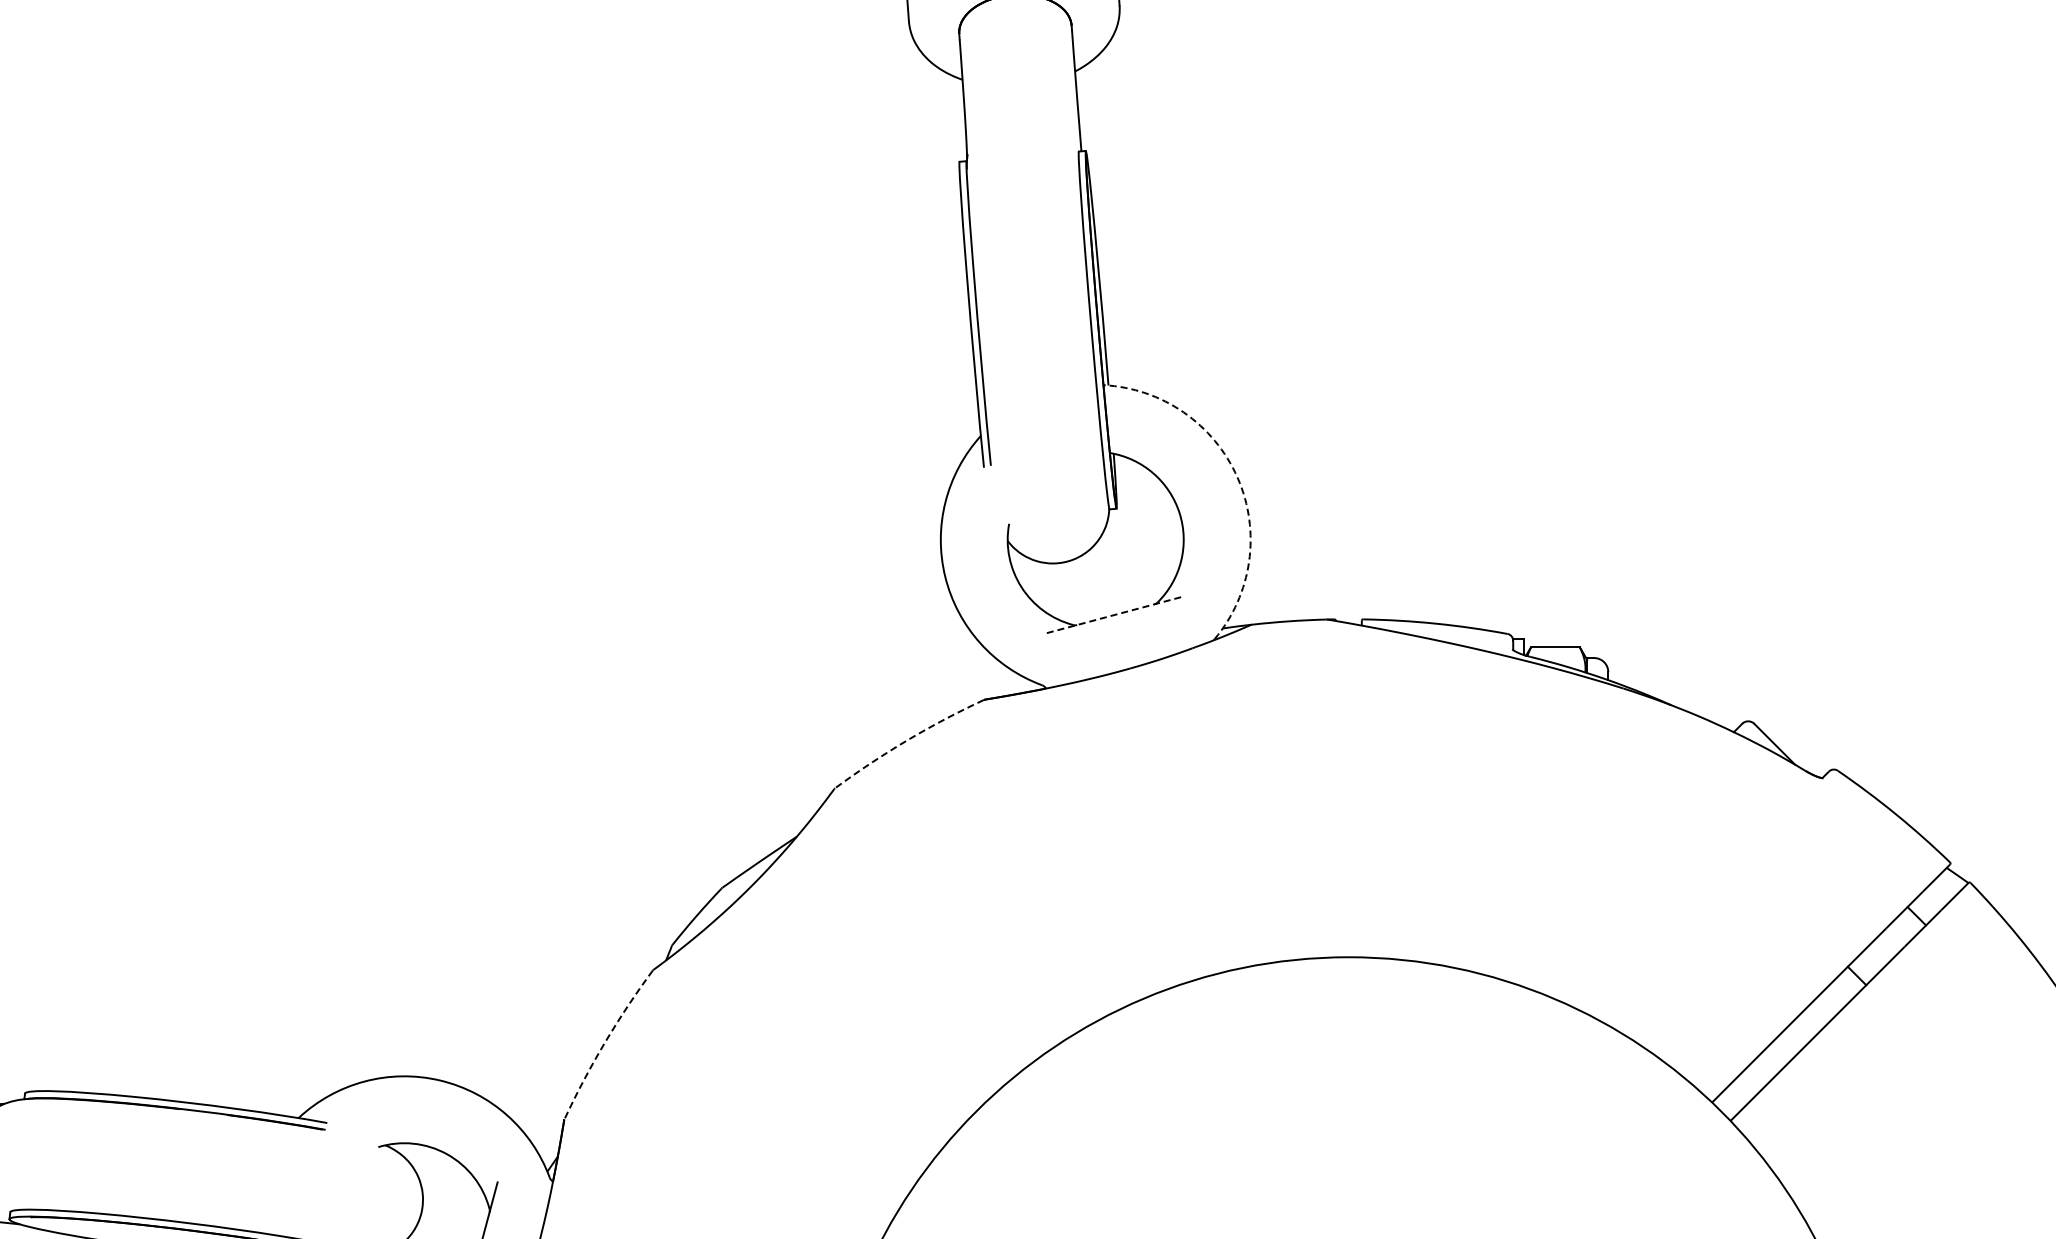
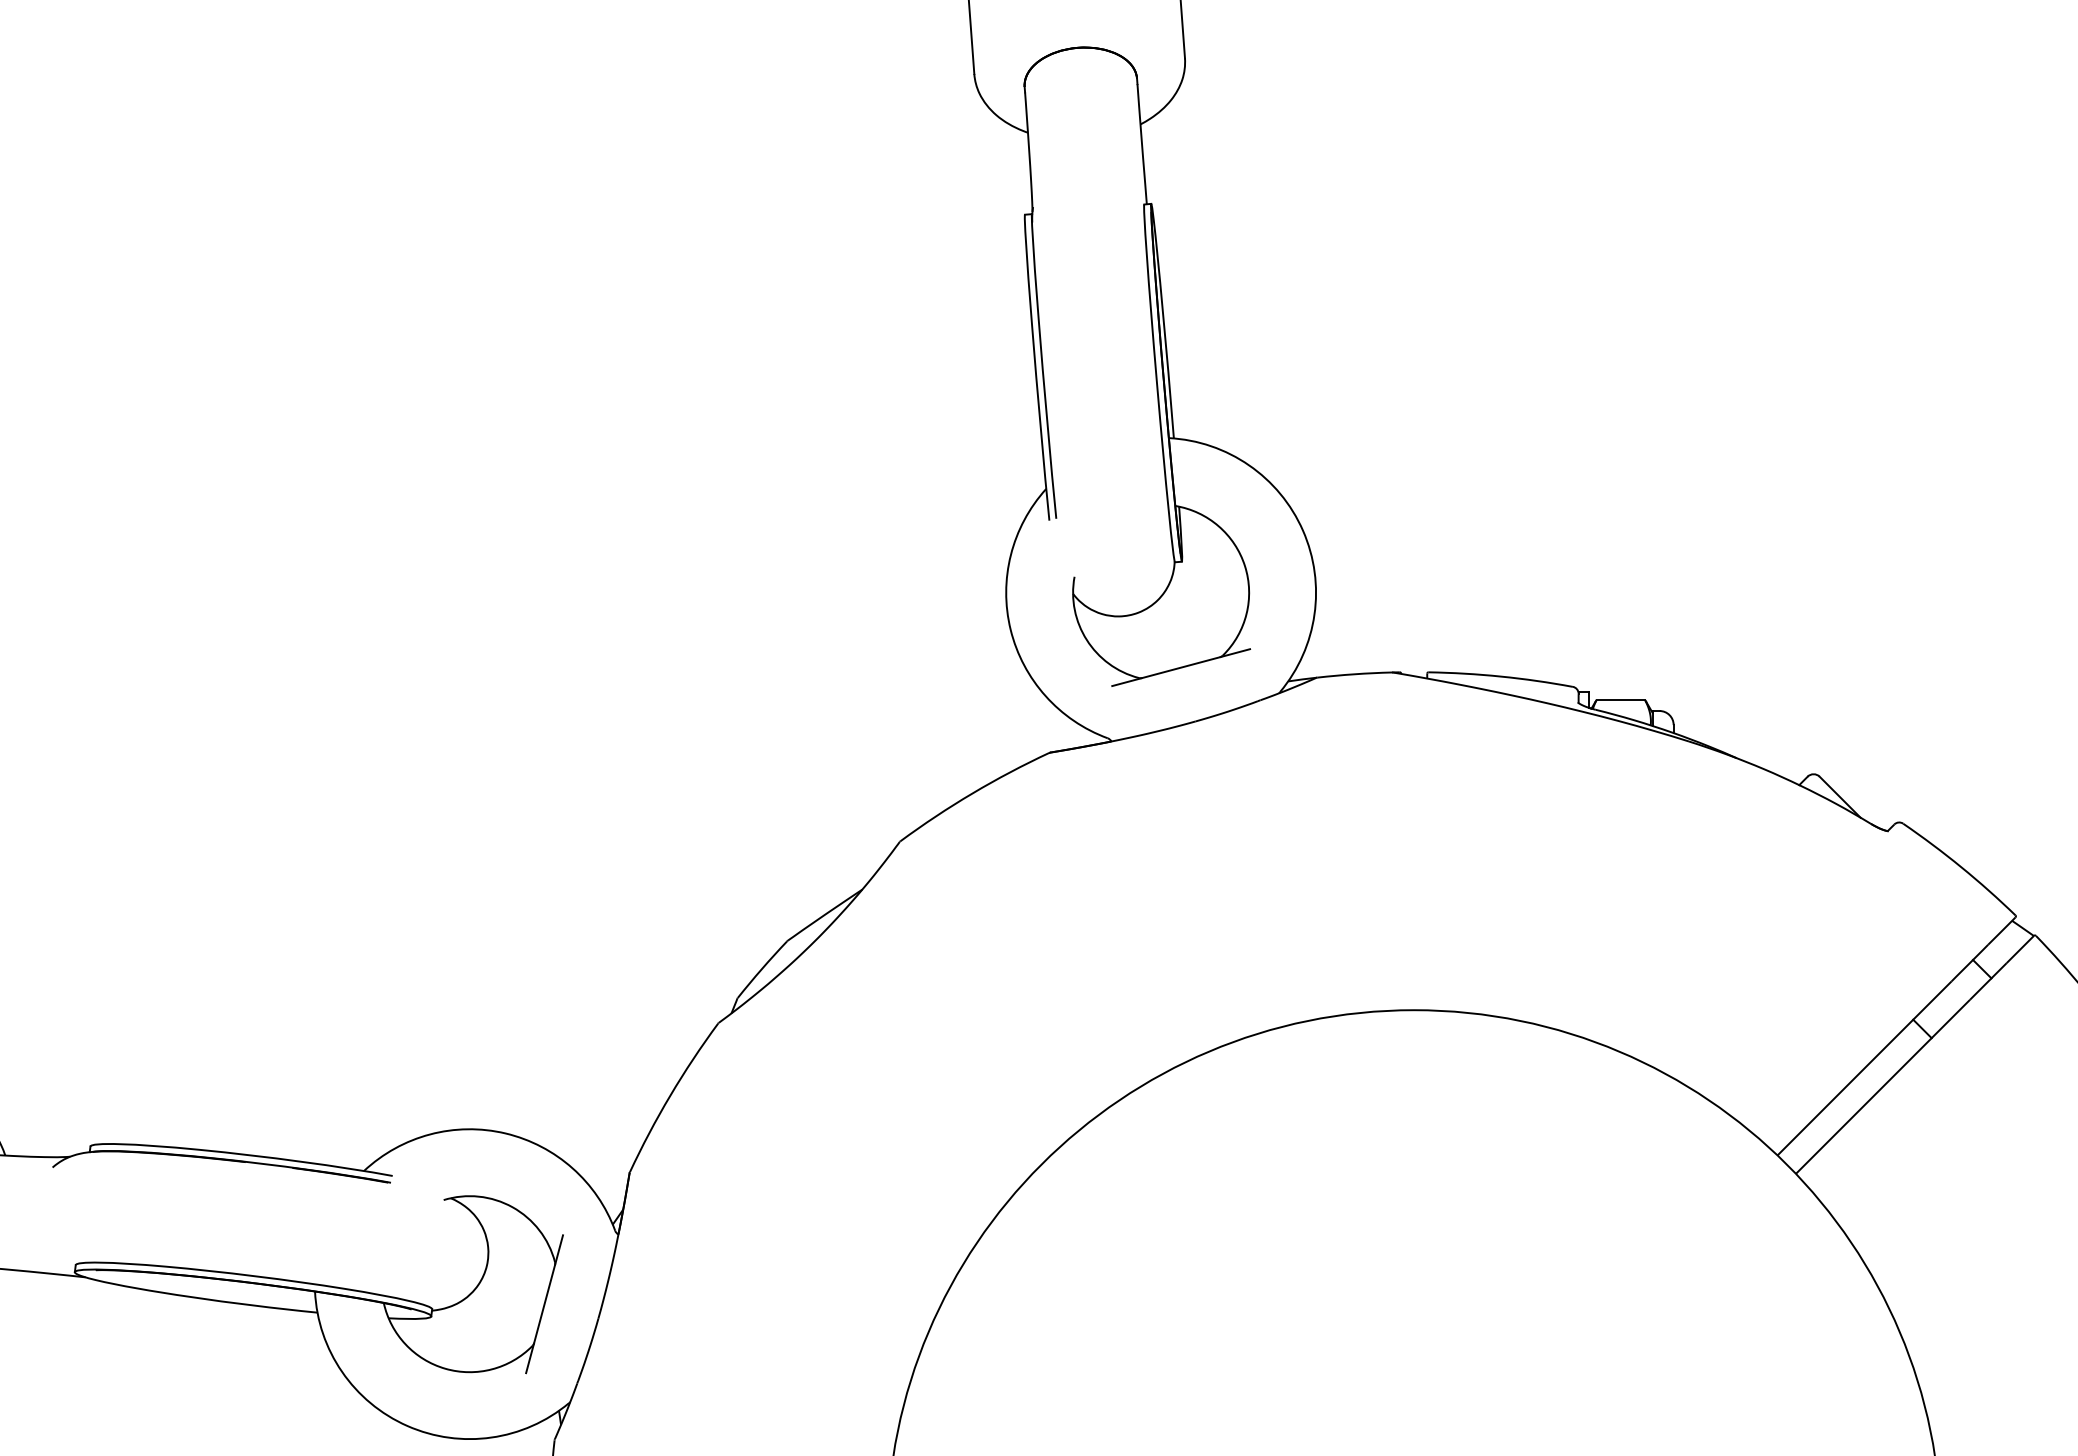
arc: (1238, 477) -> (1303, 530), dashed -> solid
line: (1116, 614) -> (1181, 667), dashed -> solid
arc: (907, 740) -> (972, 793), dashed -> solid
arc: (605, 1042) -> (670, 1095), dashed -> solid

